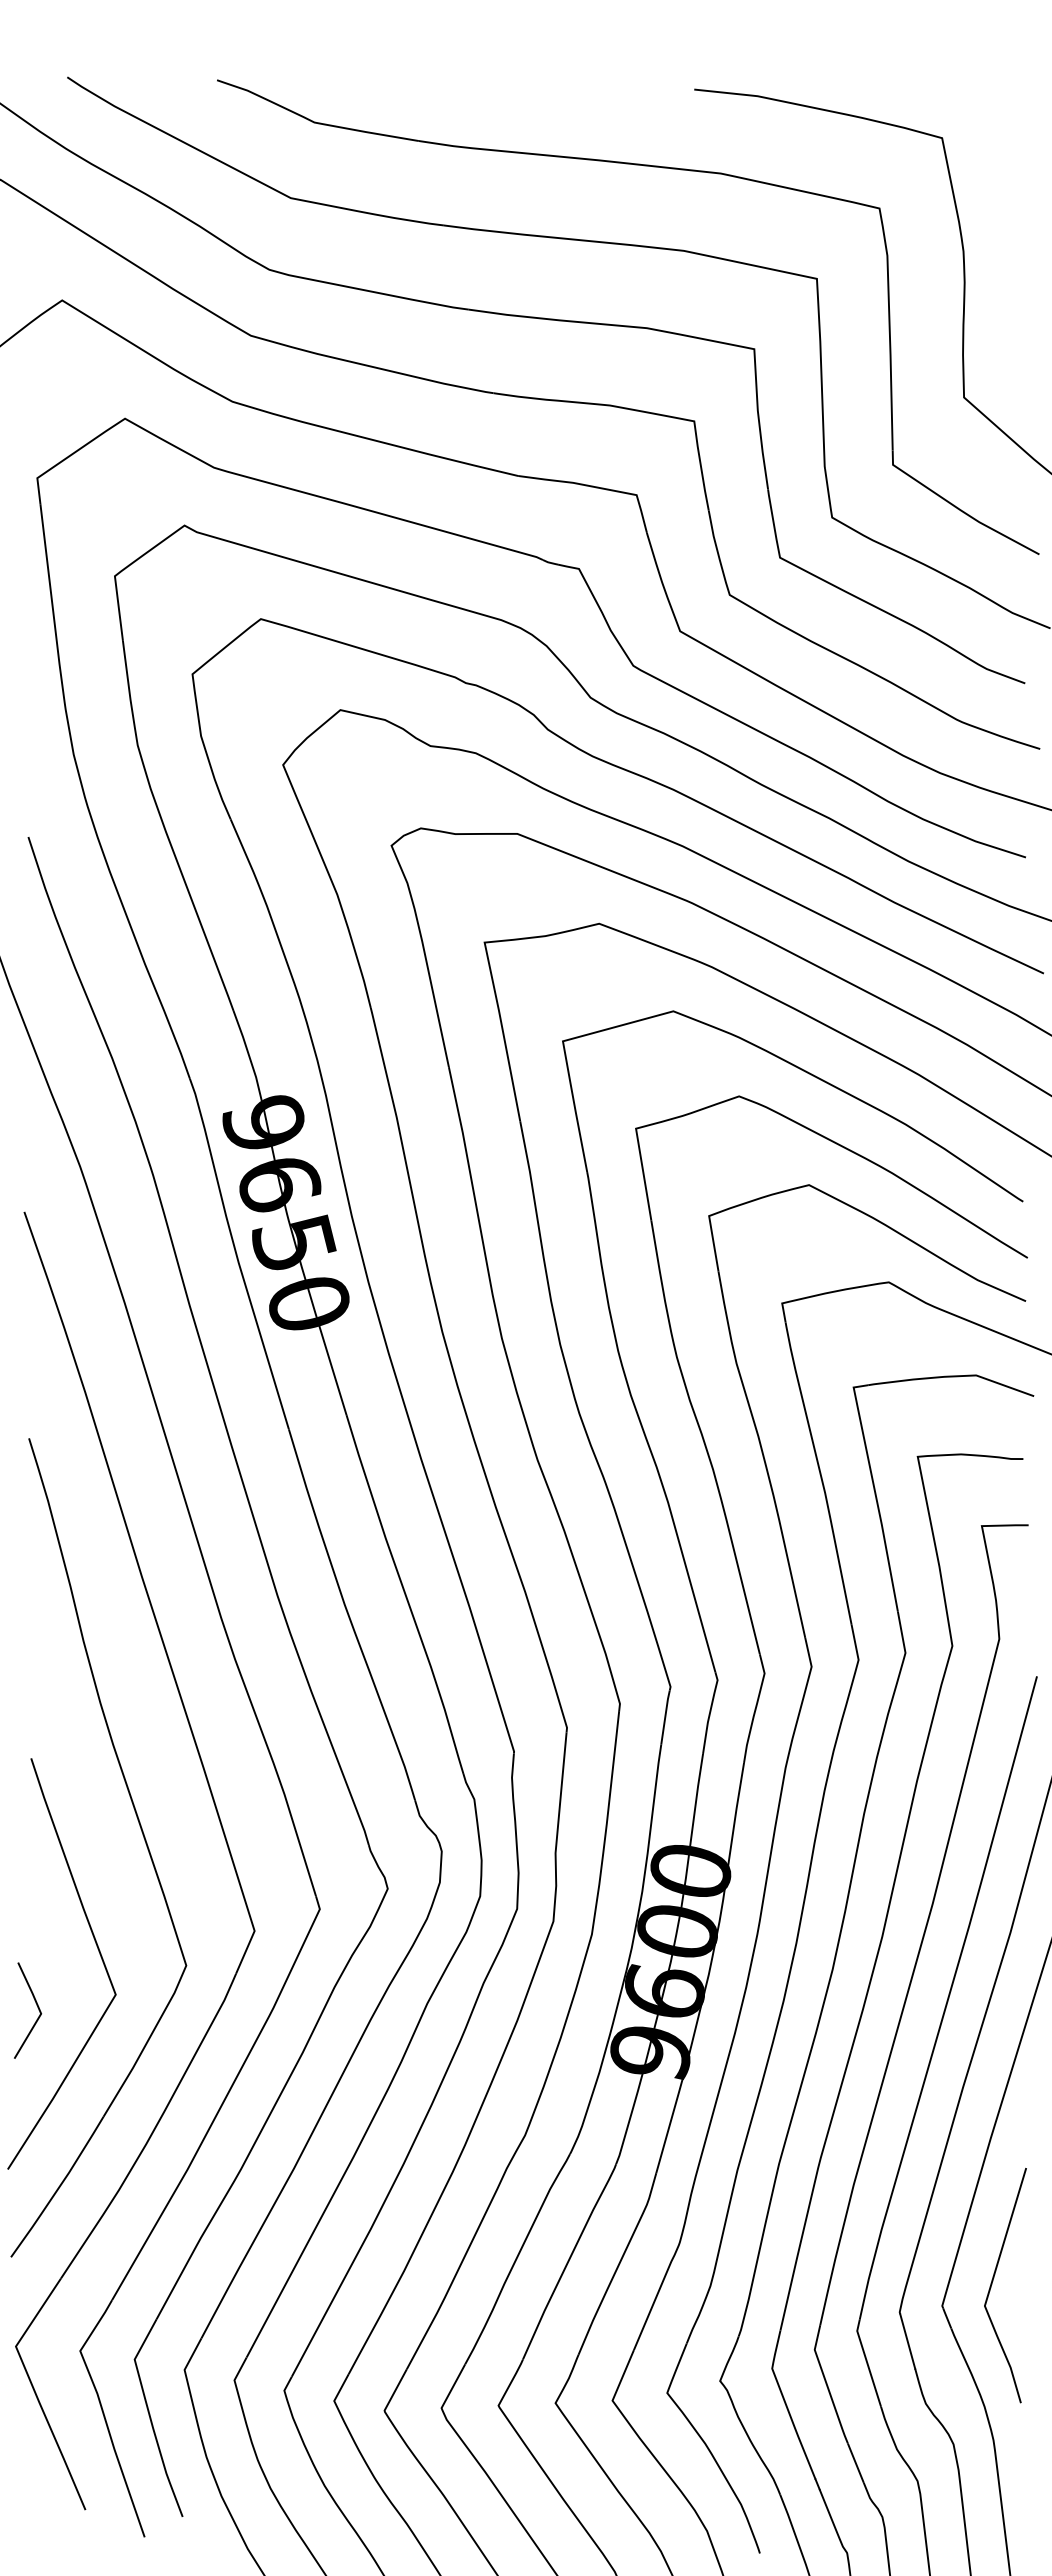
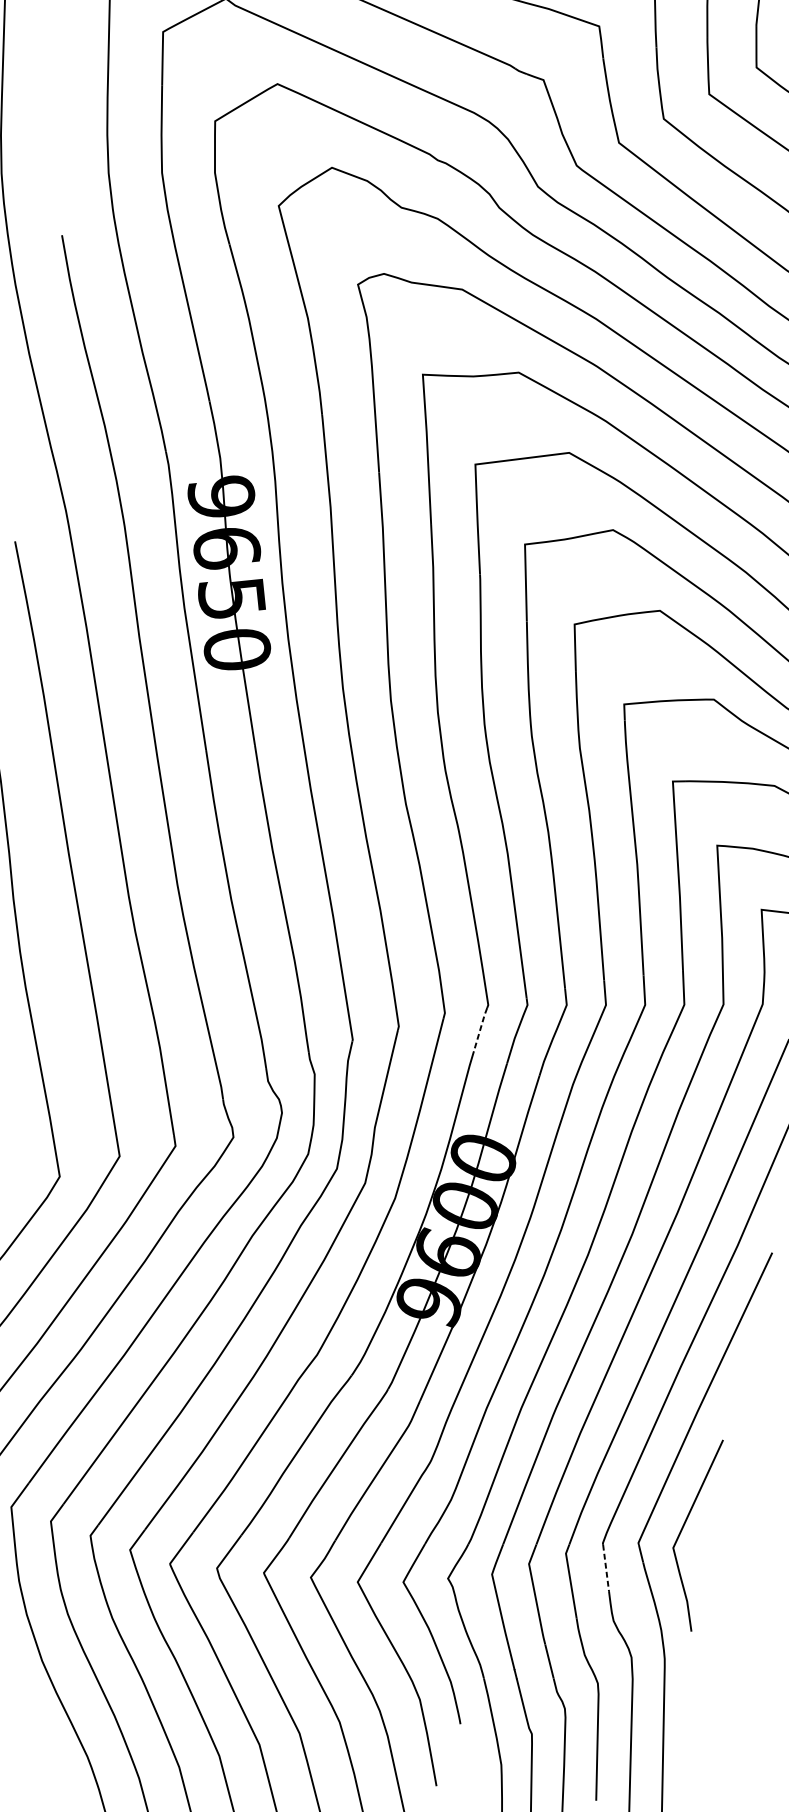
line: (665, 1717) -> (480, 1029), solid -> dashed
line: (907, 2341) -> (605, 1568), solid -> dashed

